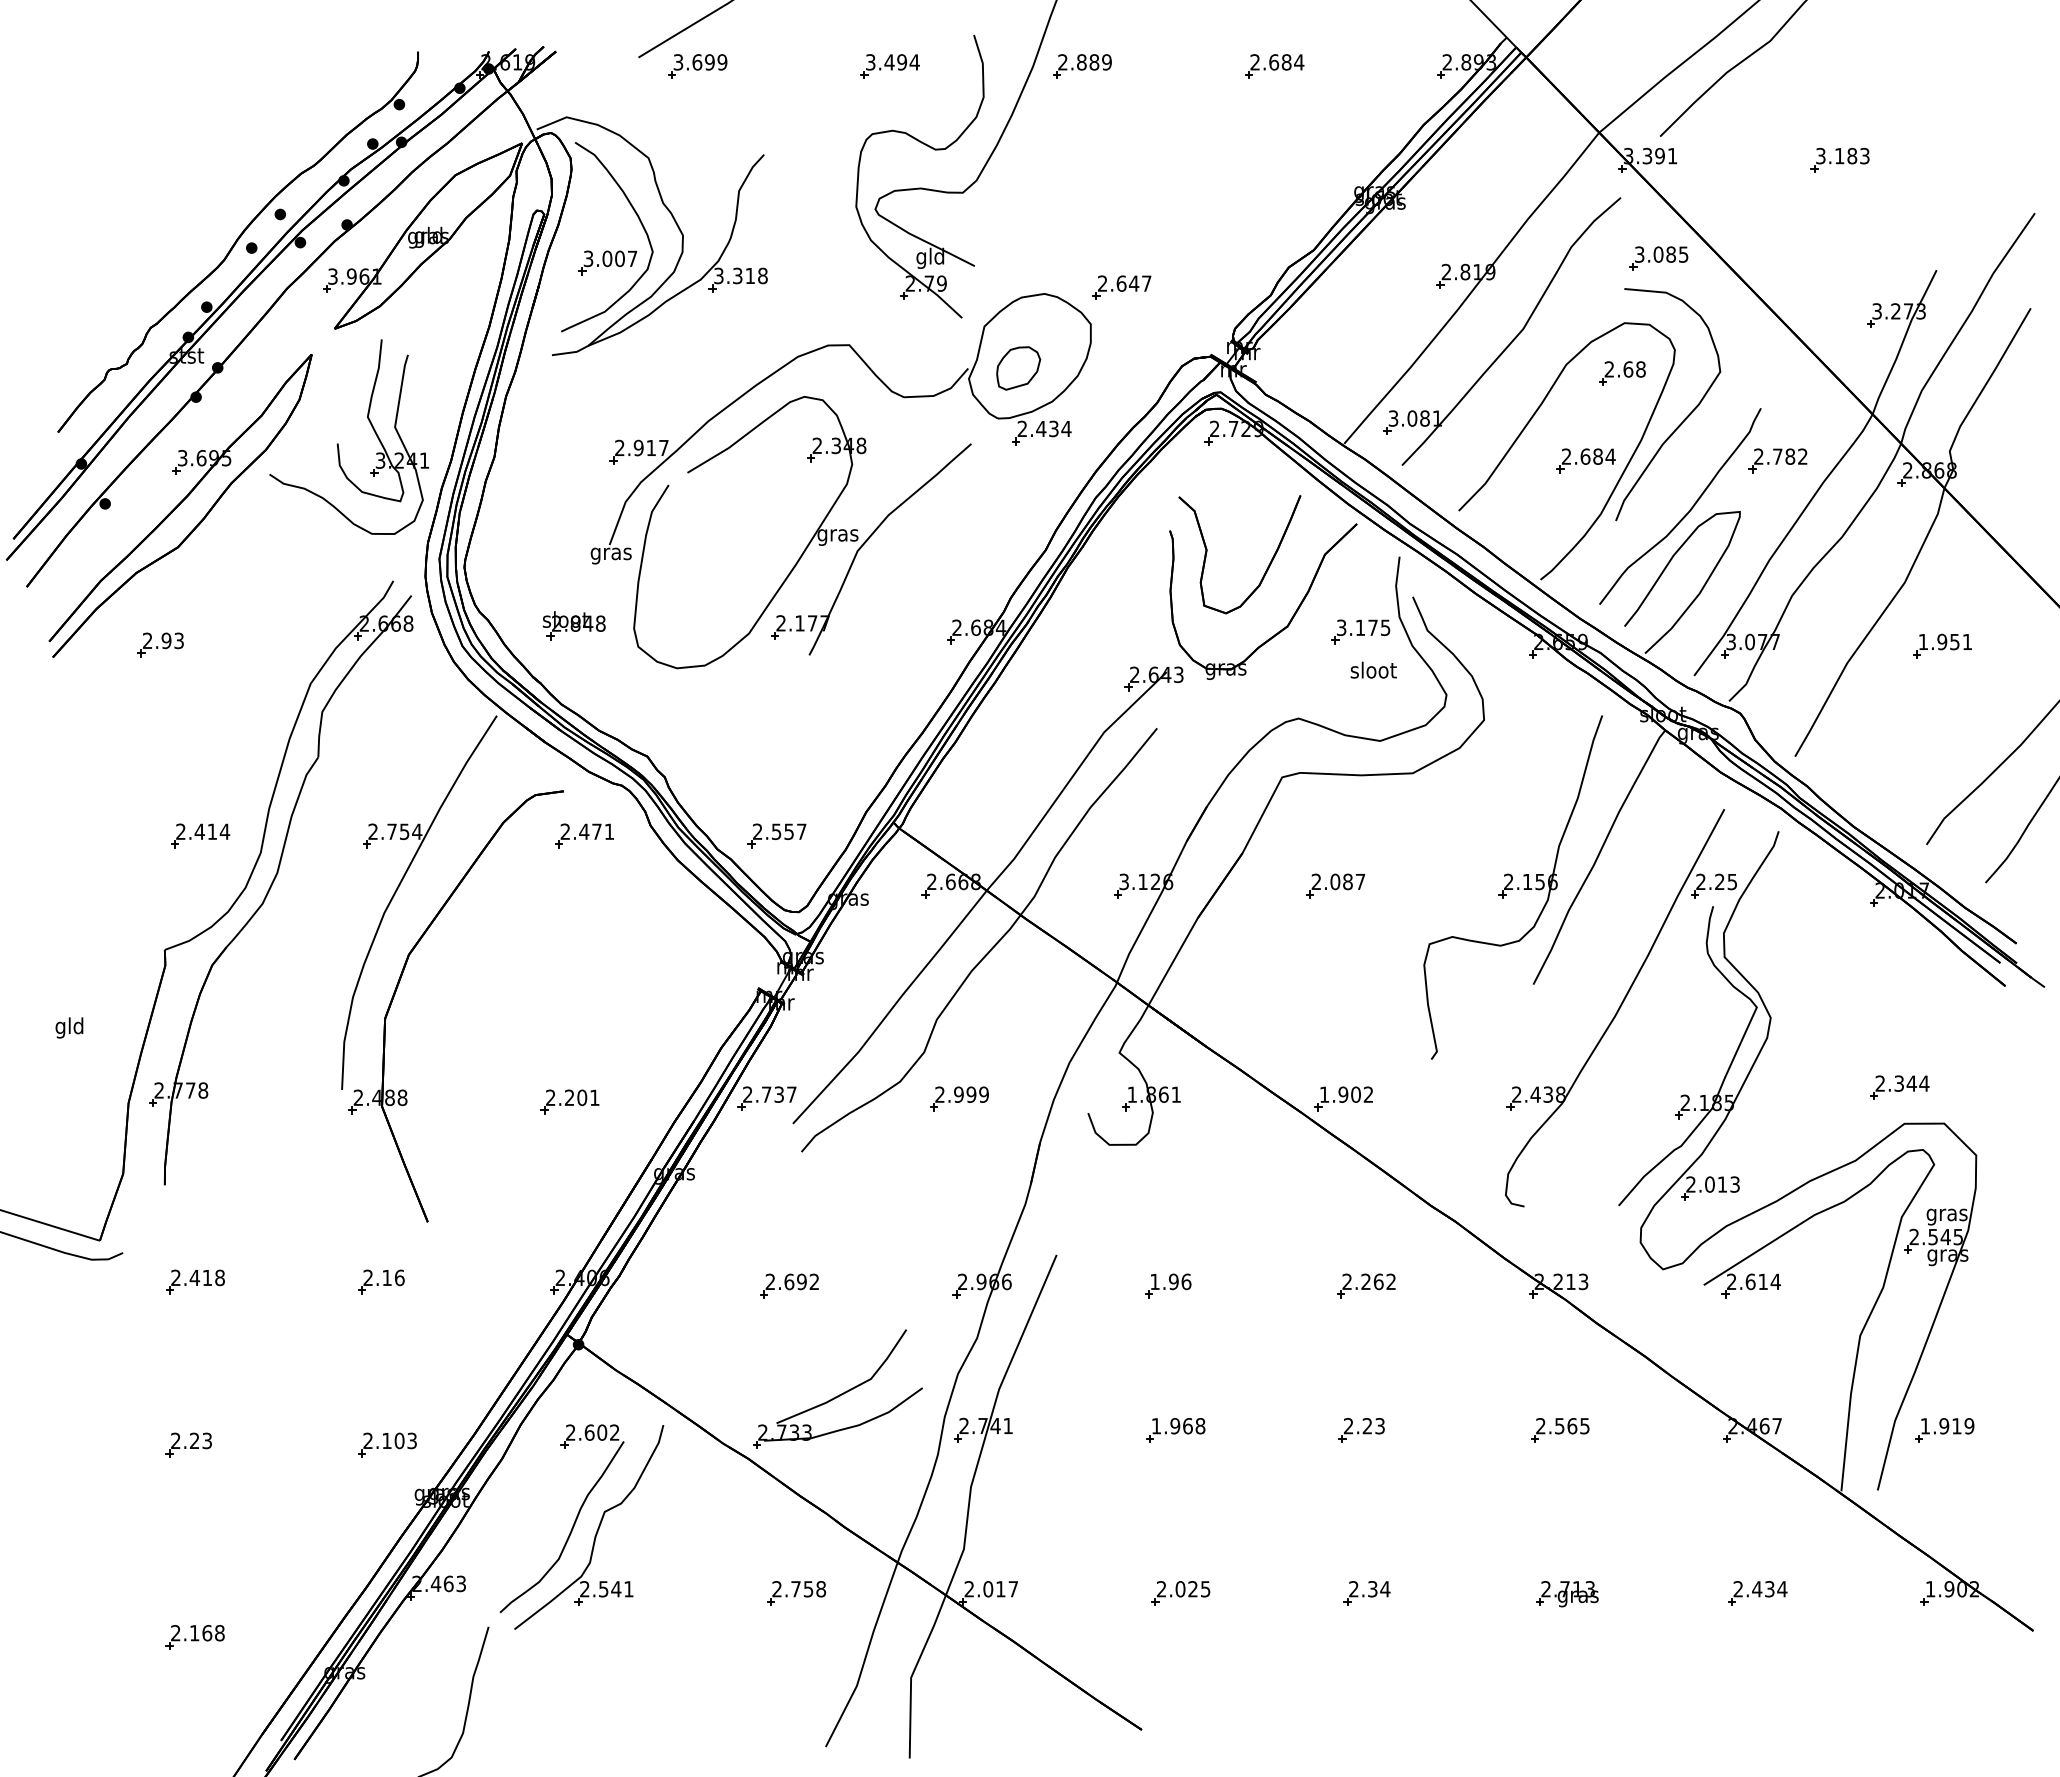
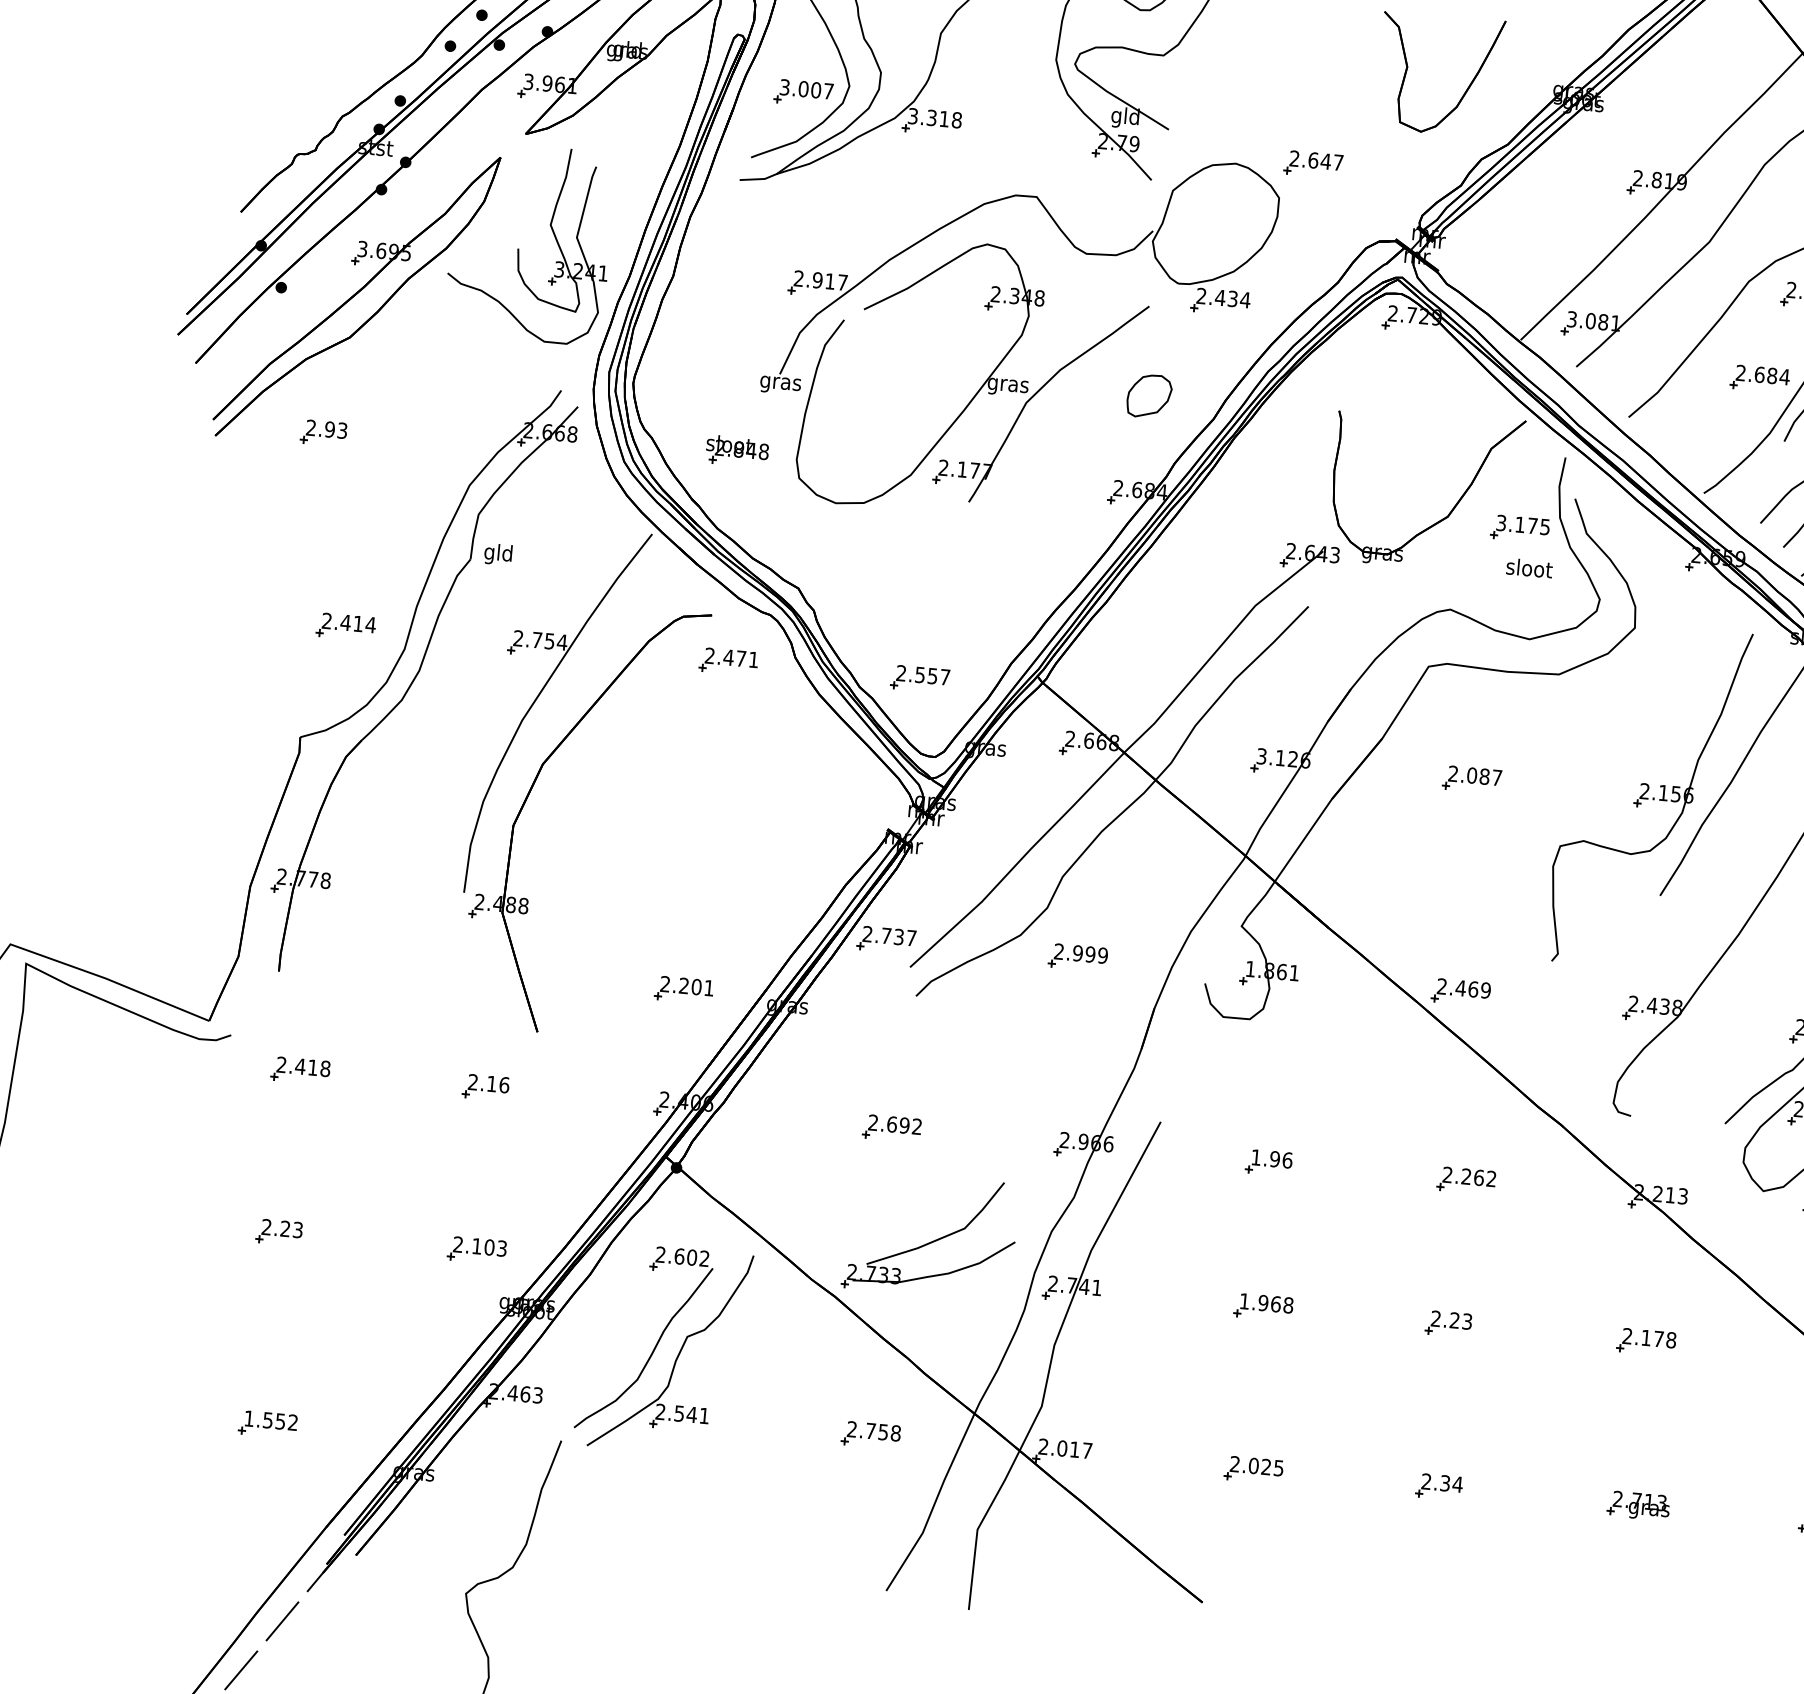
part: (1018, 368) -> (1149, 396), moved
part: (1266, 568) -> (1465, 90), moved
text: (69, 1027) -> (498, 554), moved
text: (1346, 1094) -> (1463, 988), 1.902 -> 2.469
part: (569, 1101) -> (683, 989), moved
text: (1572, 1426) -> (1658, 1339), 2.565 -> 2.178
text: (197, 1633) -> (270, 1420), 2.168 -> 1.552

